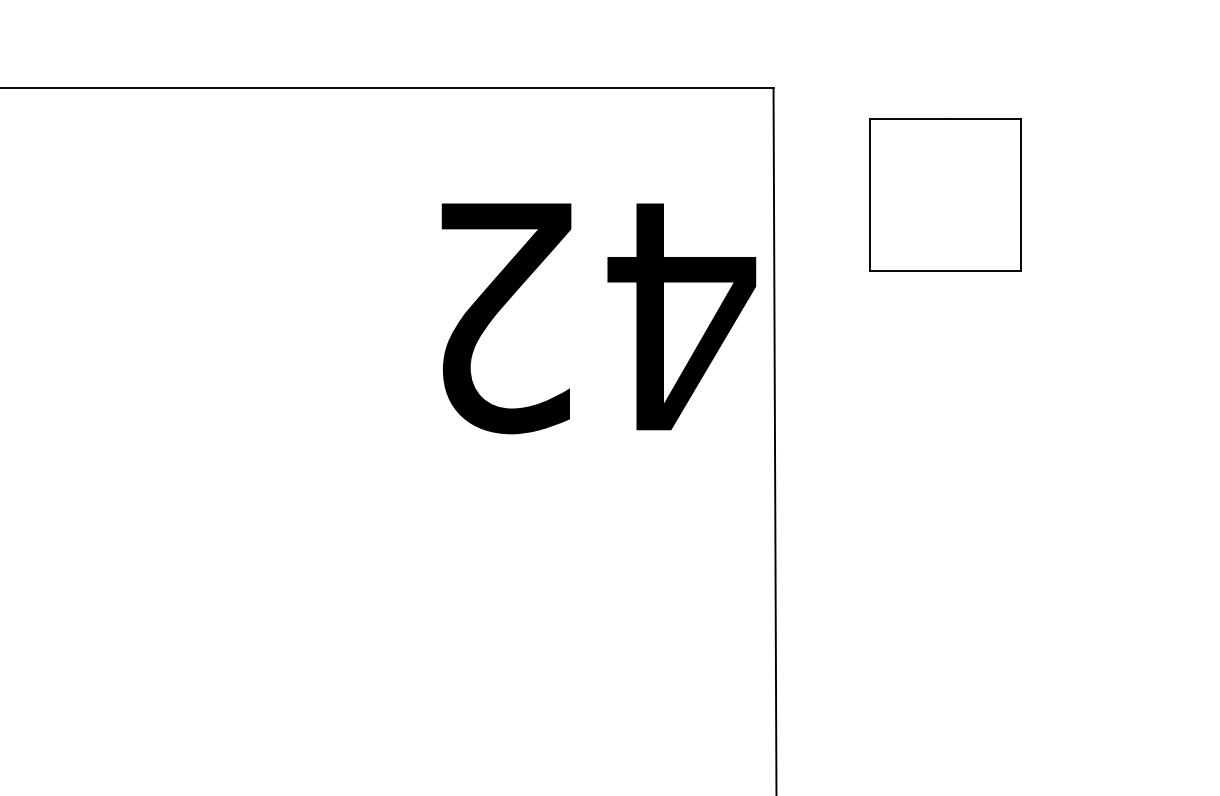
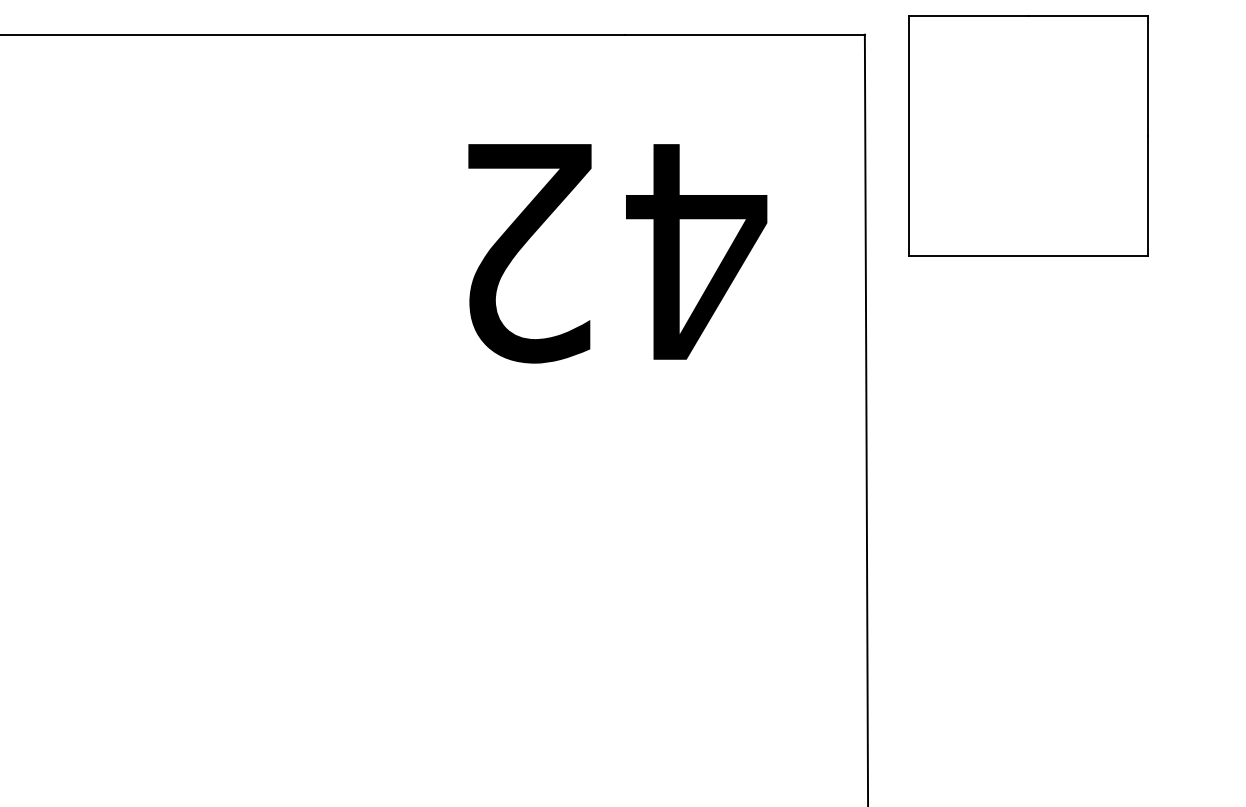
part: (945, 194) -> (1028, 135), size x1.67
text: (598, 318) -> (617, 253), moved

